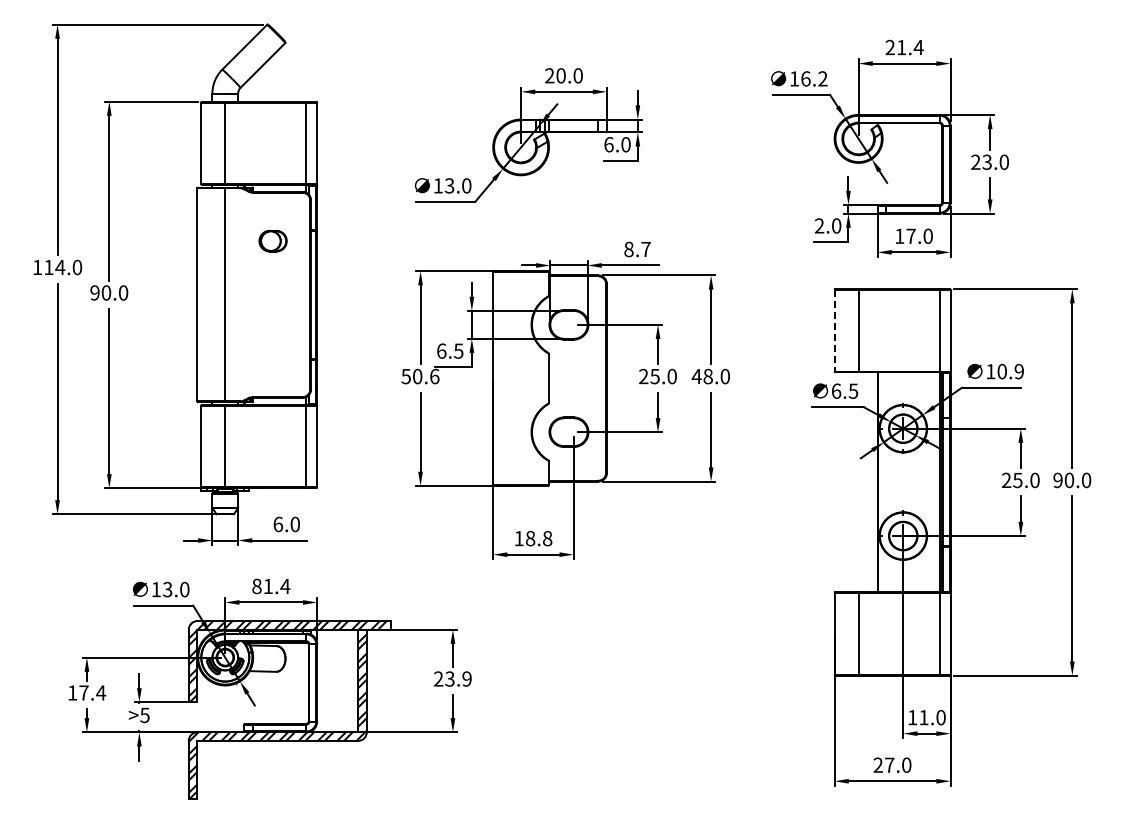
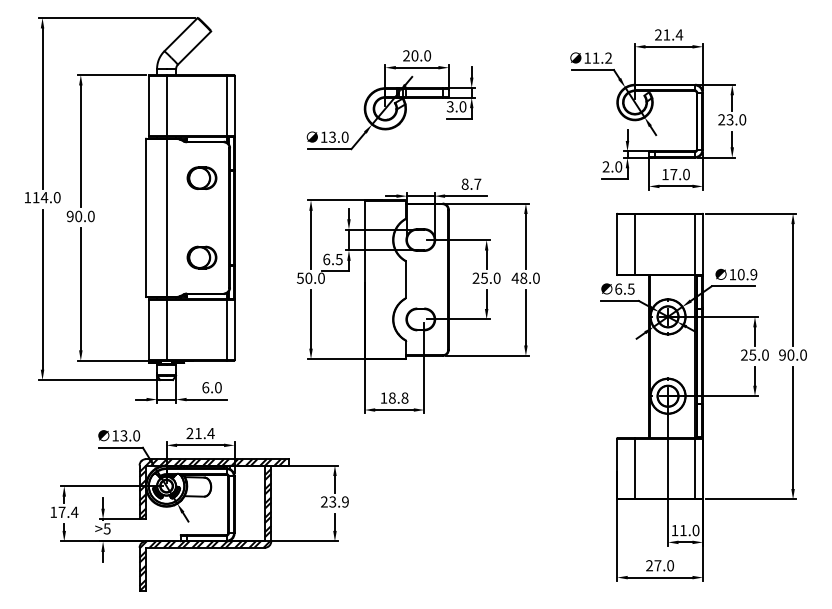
text: (805, 78) -> (595, 57), 16.2 -> 11.2
text: (608, 144) -> (450, 106), 6.0 -> 3.0
part: (272, 240) -> (201, 177), size x1.43
line: (834, 330) -> (617, 244), dashed -> solid
part: (272, 348) -> (201, 257), added
text: (434, 376) -> (321, 278), 50.6 -> 50.0
text: (256, 586) -> (189, 433), 81.4 -> 21.4

